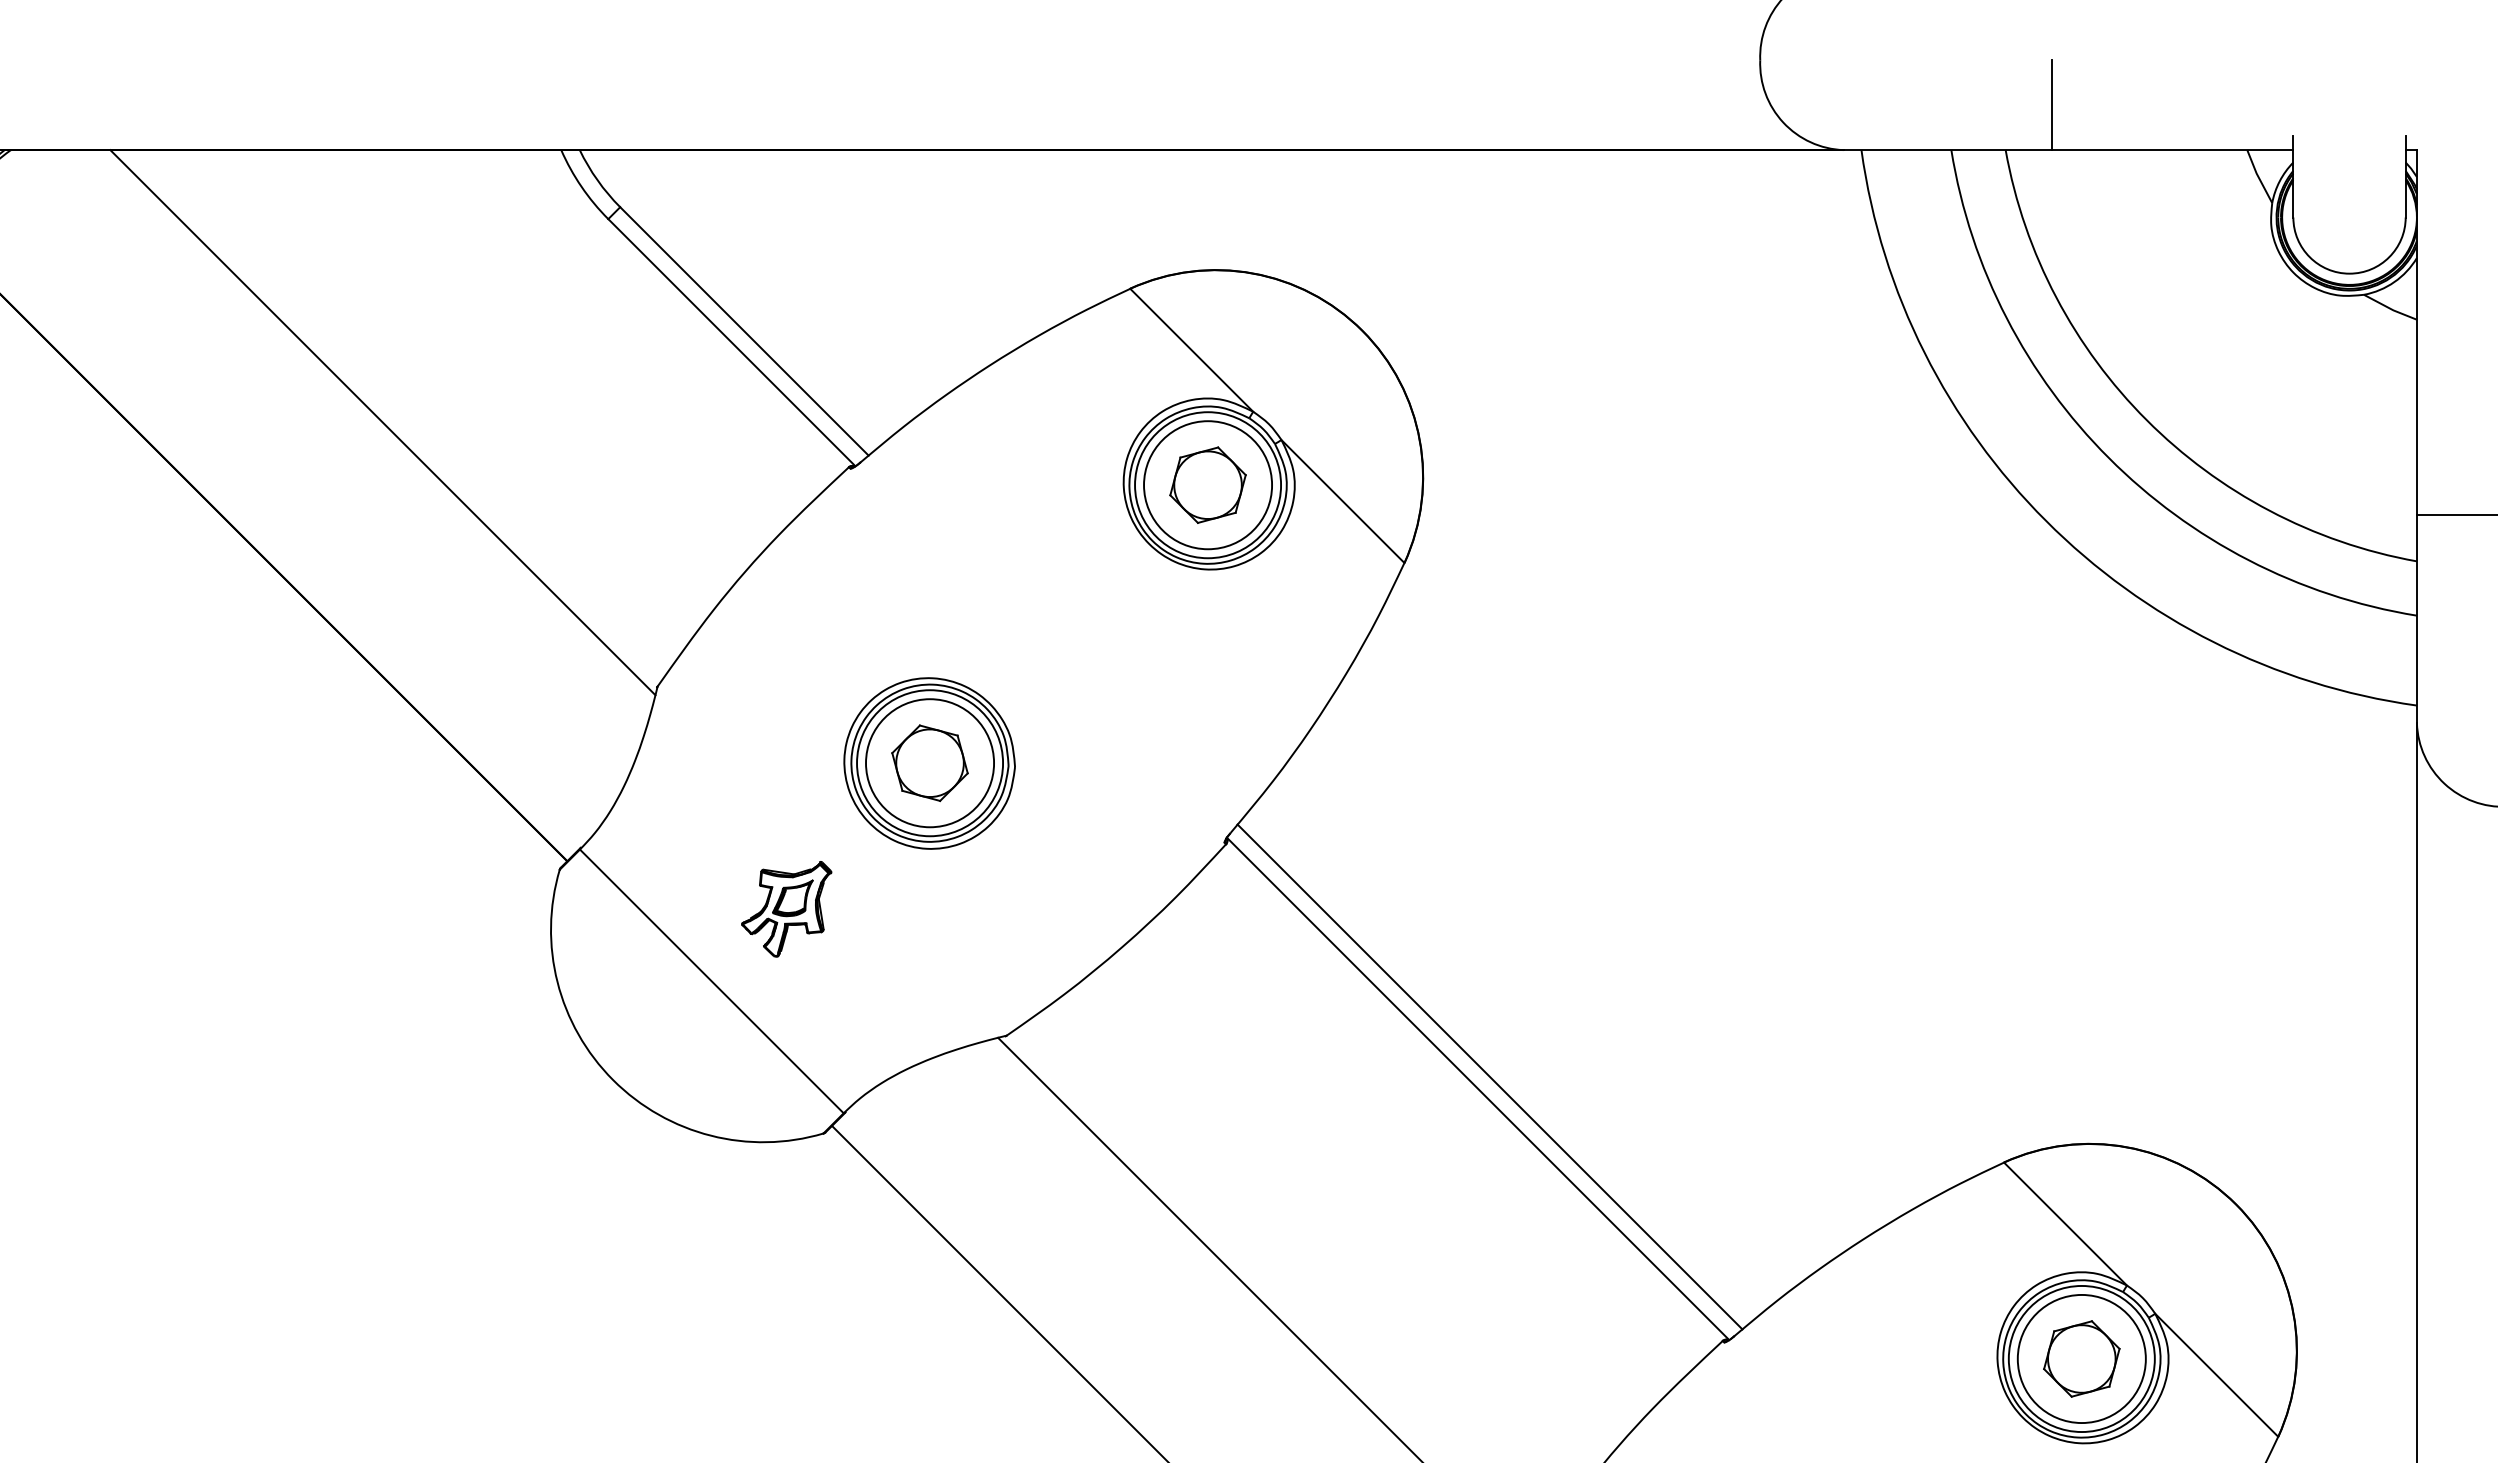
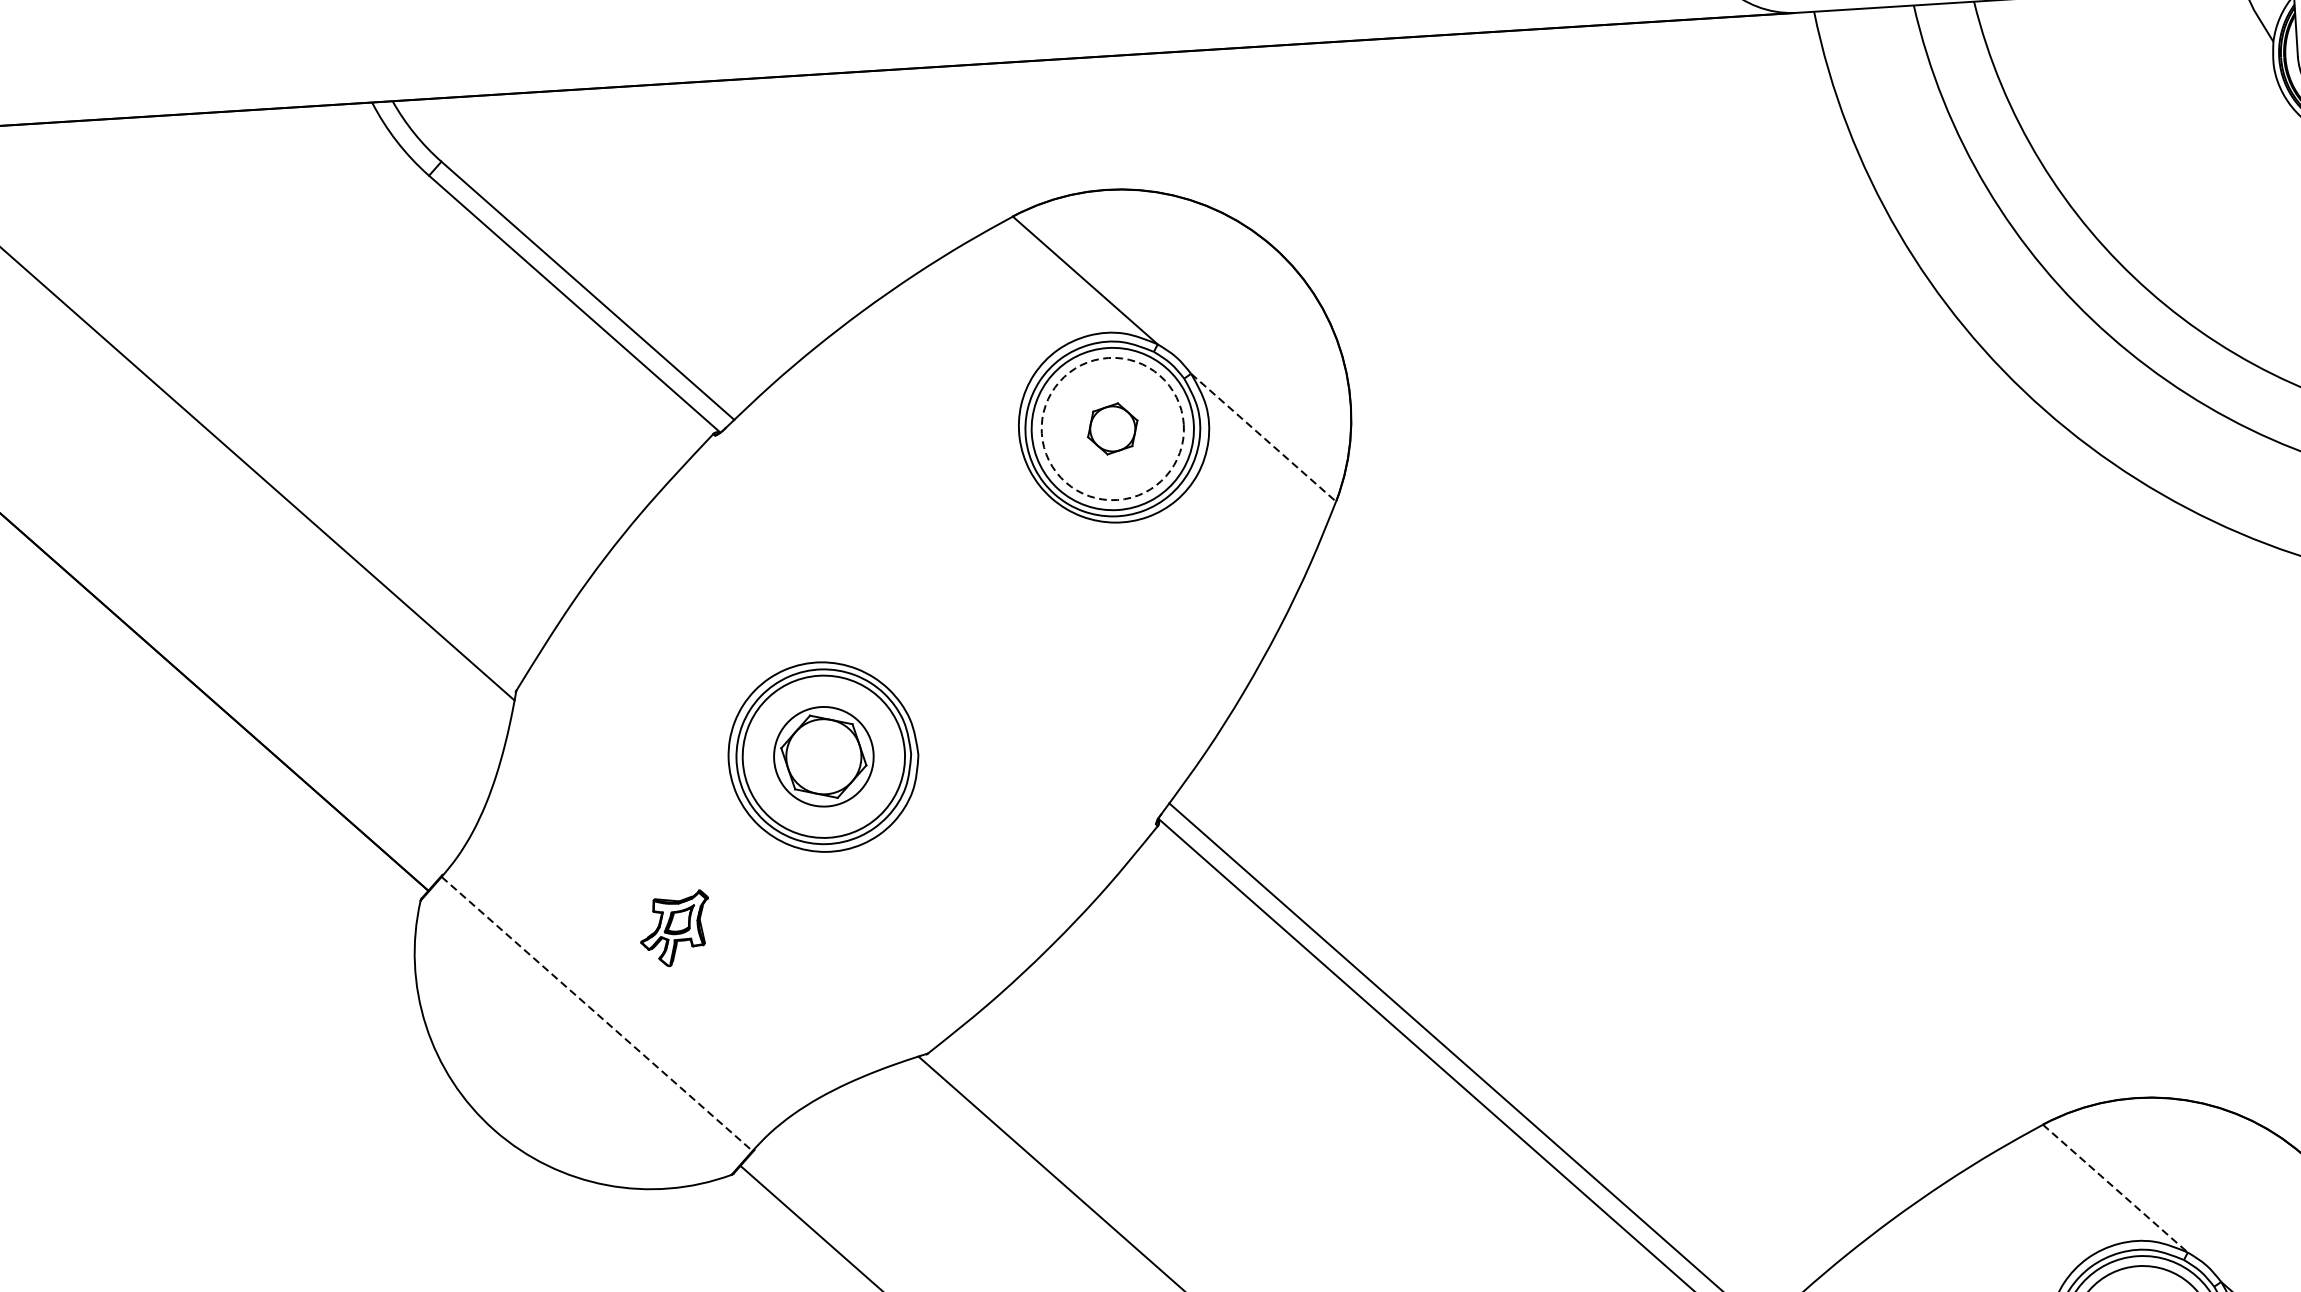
part: (1207, 484) -> (1112, 428), size x0.6
circle: (1208, 485) -> (1113, 429), solid -> dashed
line: (1342, 501) -> (1263, 437), solid -> dashed
circle: (930, 763) -> (824, 757), size x0.7
part: (786, 909) -> (674, 929), size x0.7
line: (712, 981) -> (597, 1014), solid -> dashed
line: (2065, 1224) -> (2115, 1189), solid -> dashed

